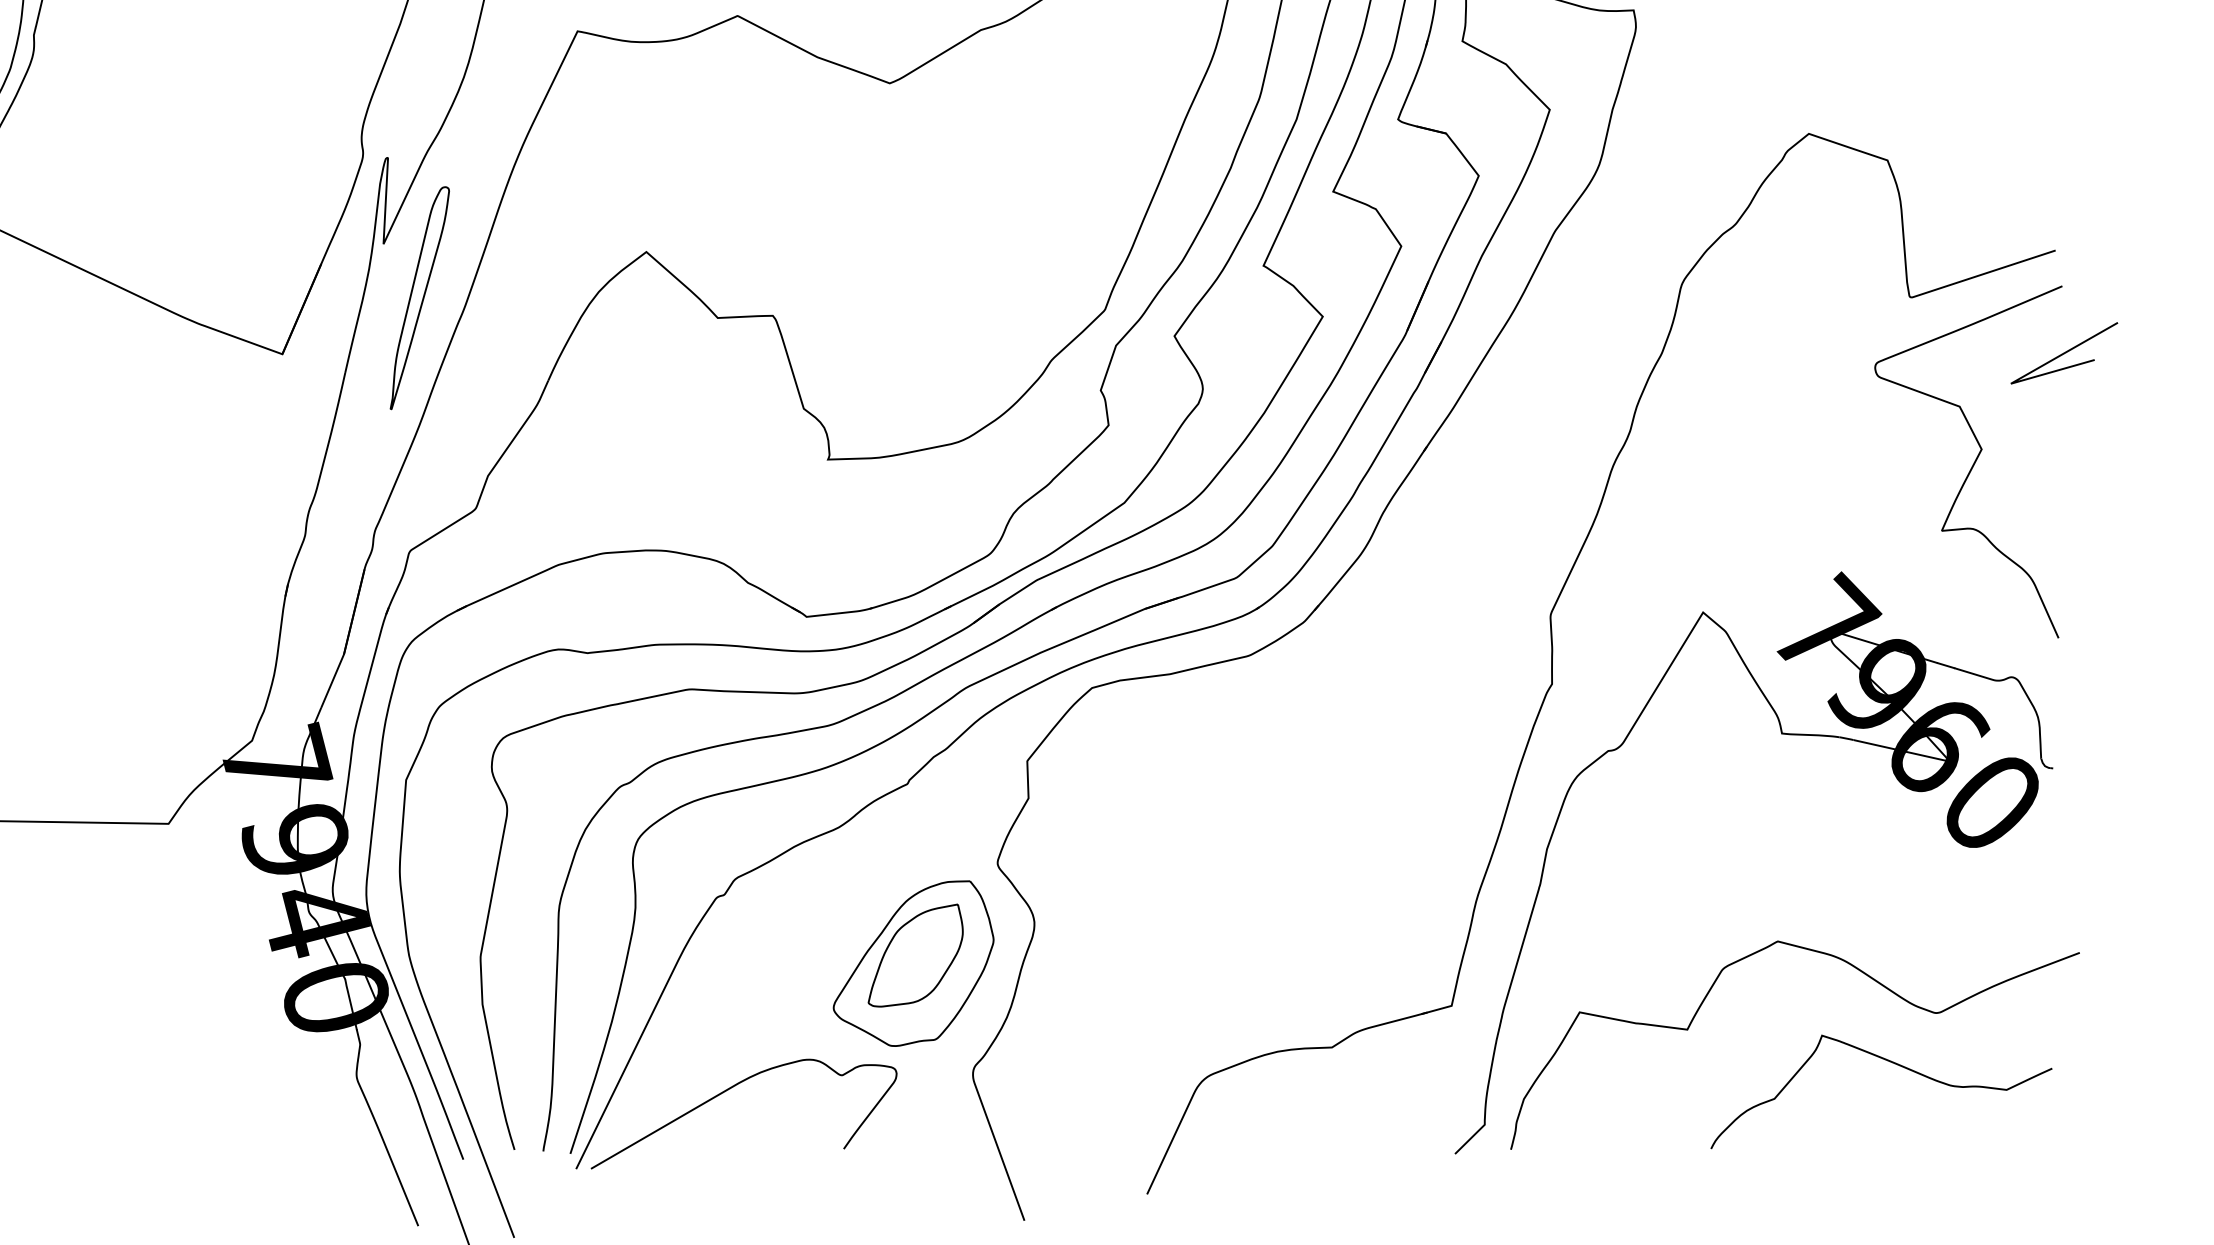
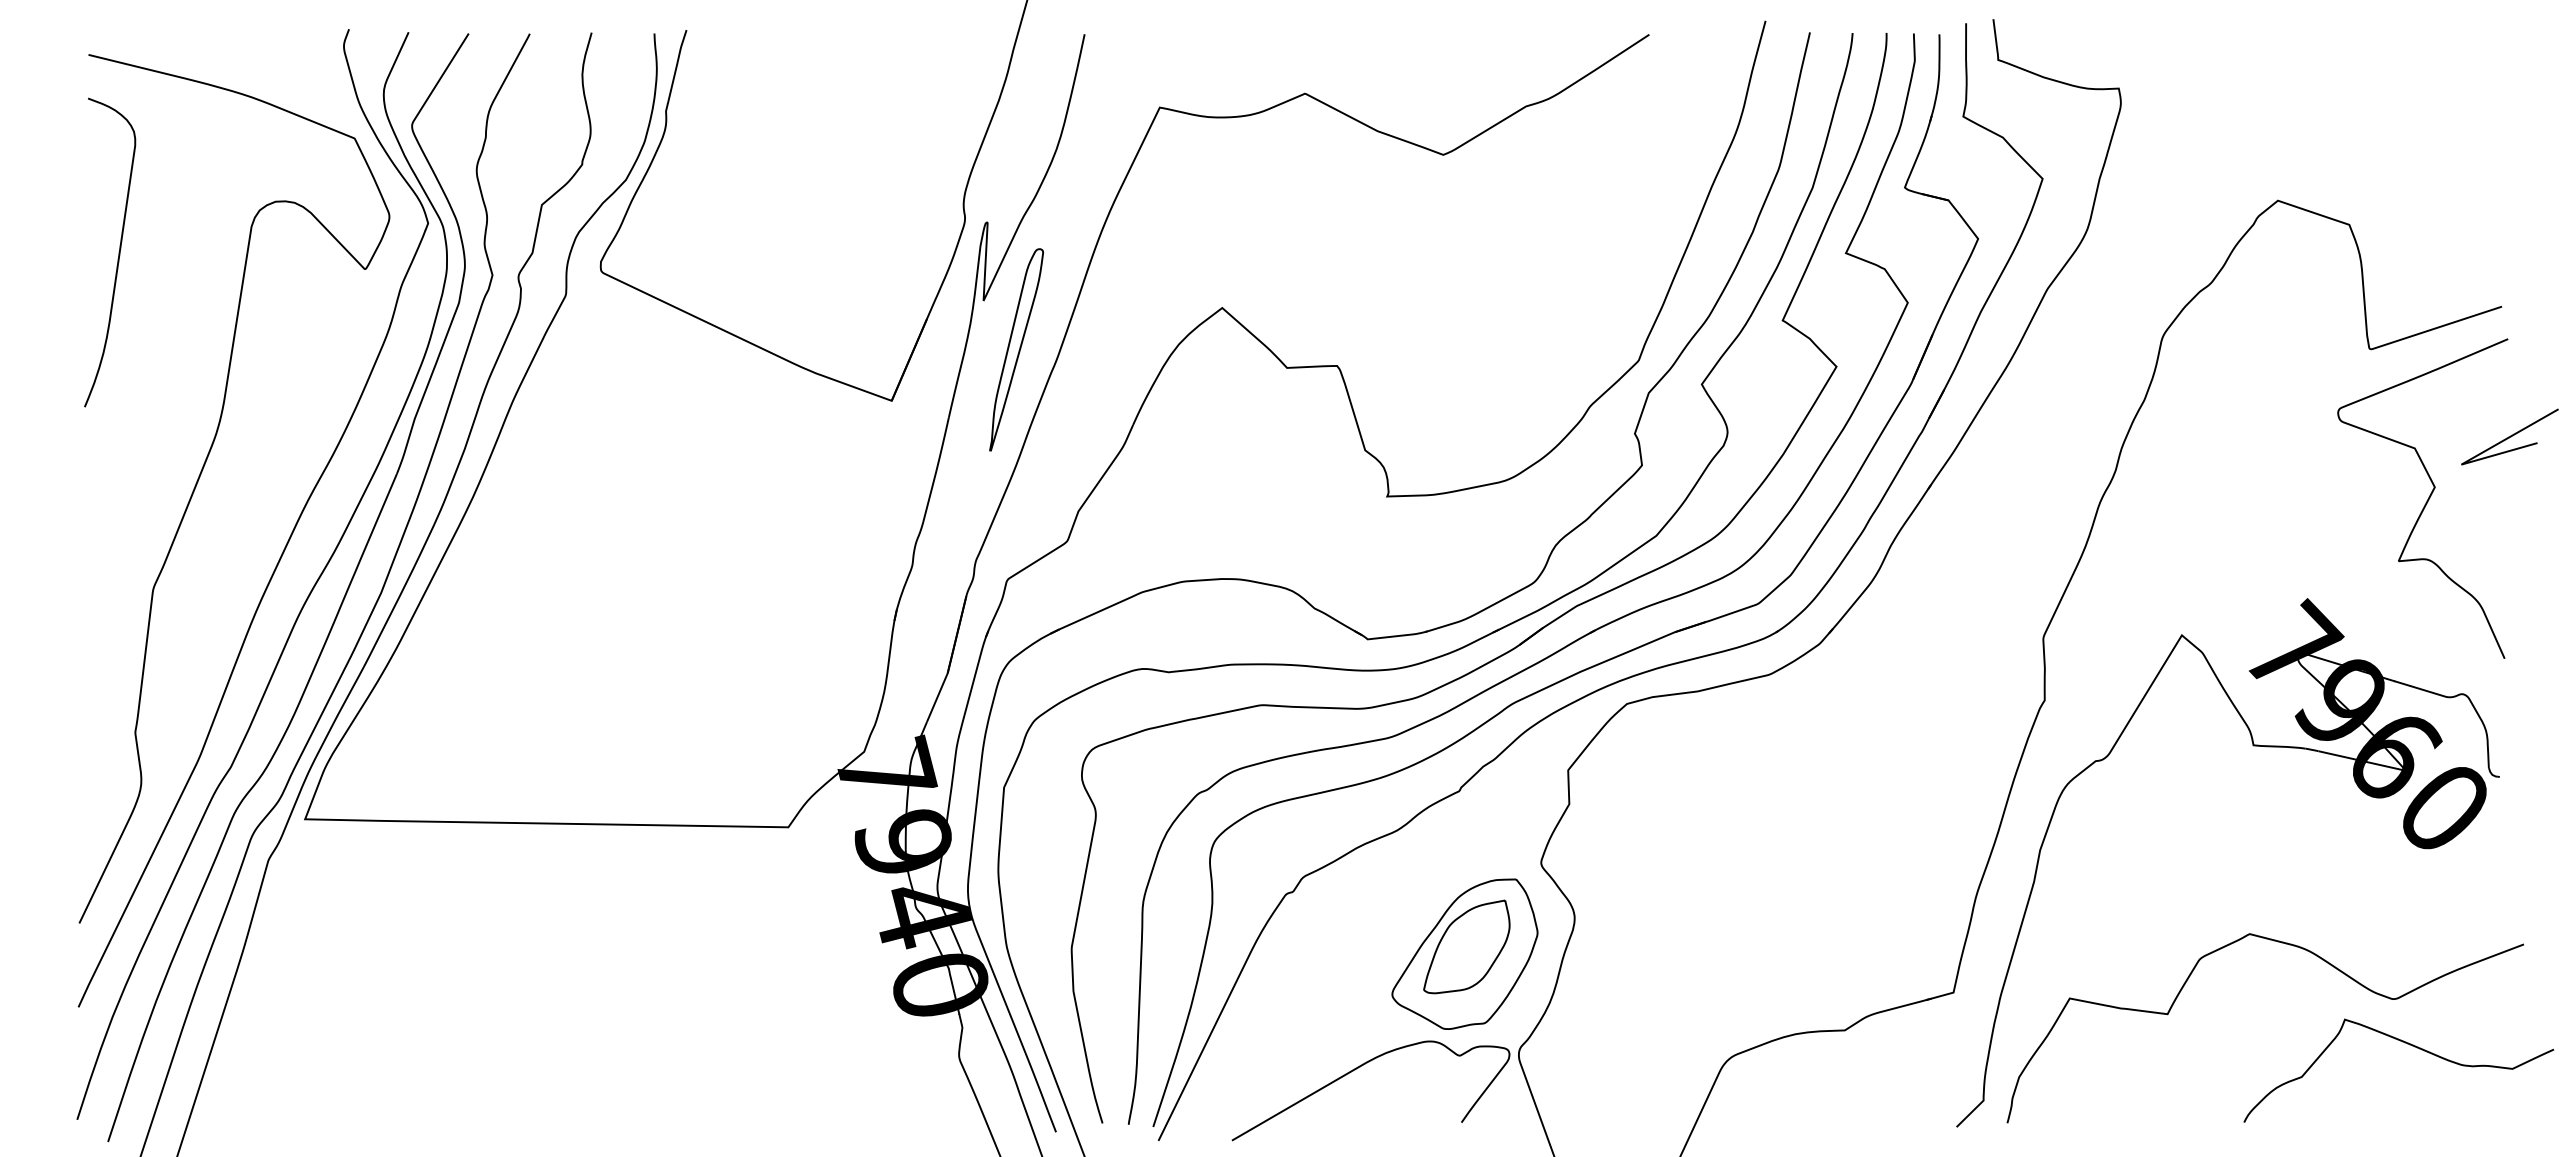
line: (2063, 352) -> (2509, 436), moved
curve: (1893, 1064) -> (2409, 1045), moved
curve: (727, 1091) -> (1355, 1070), moved

